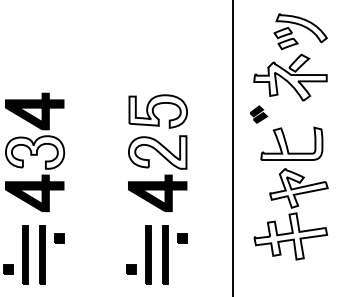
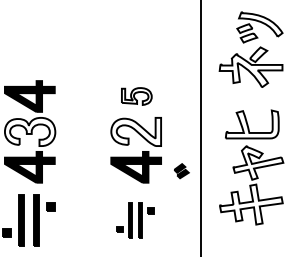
part: (158, 111) -> (136, 96), size x0.6
part: (258, 114) -> (181, 171), moved
part: (156, 254) -> (135, 220), size x0.7

